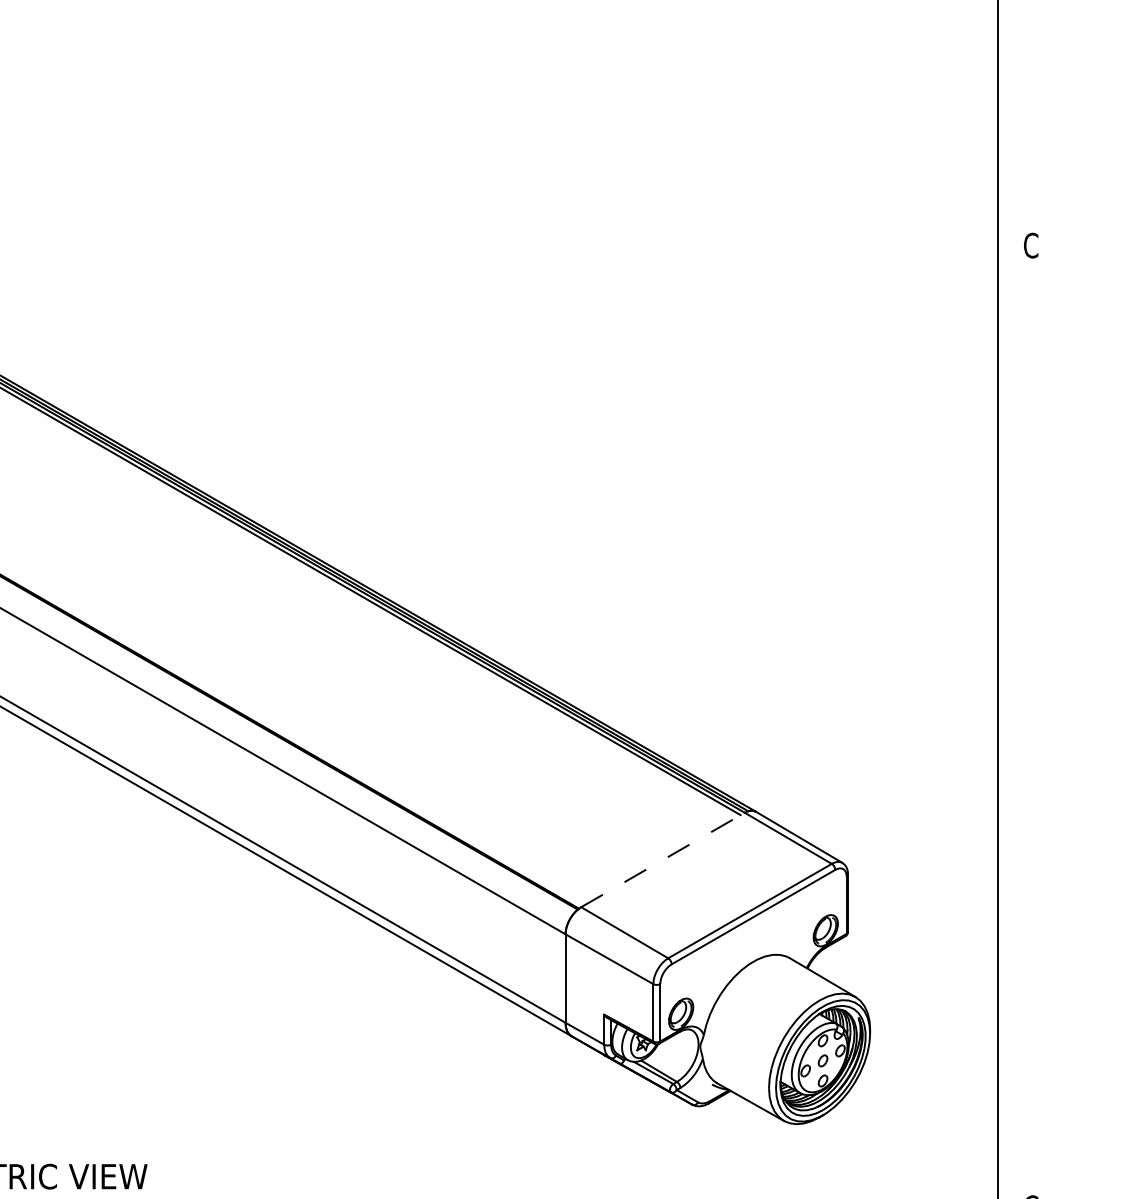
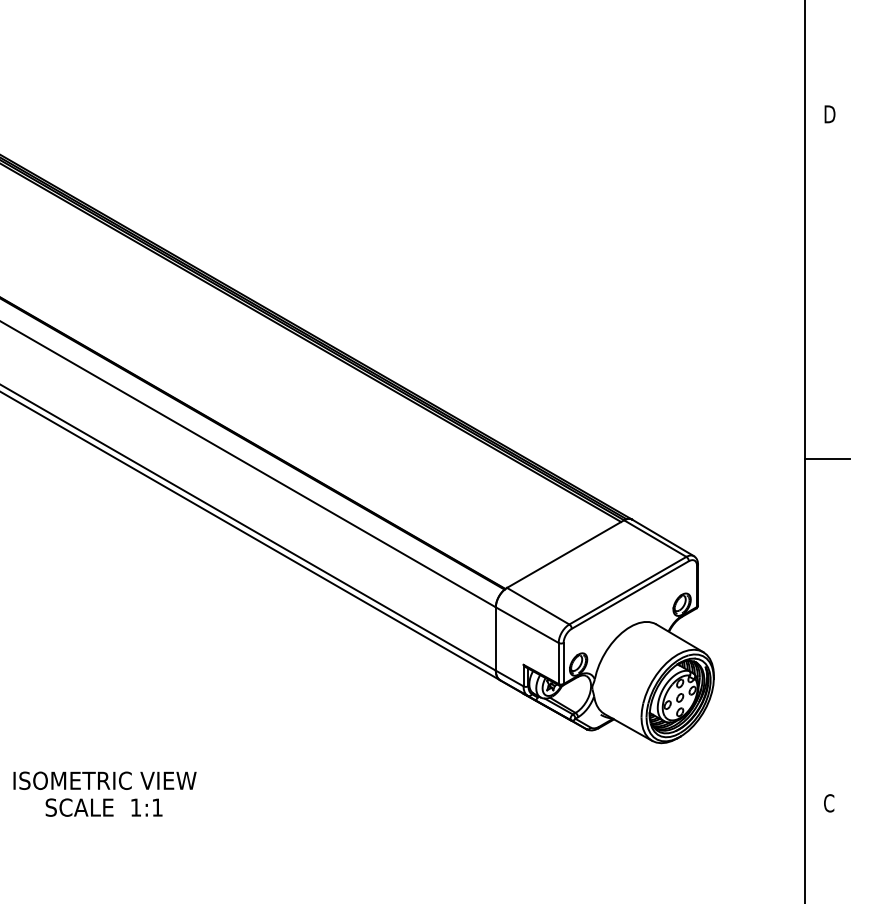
text: (1031, 245) -> (829, 114), C -> D
line: (1028, 726) -> (827, 458), added
line: (662, 860) -> (565, 554), dashed -> solid

